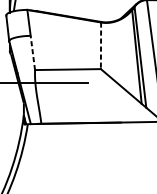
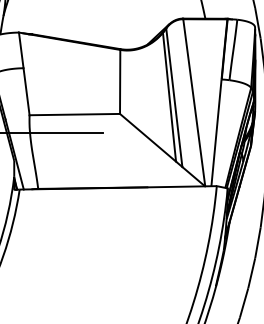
line: (101, 45) -> (120, 81), dashed -> solid
line: (32, 52) -> (26, 91), dashed -> solid

